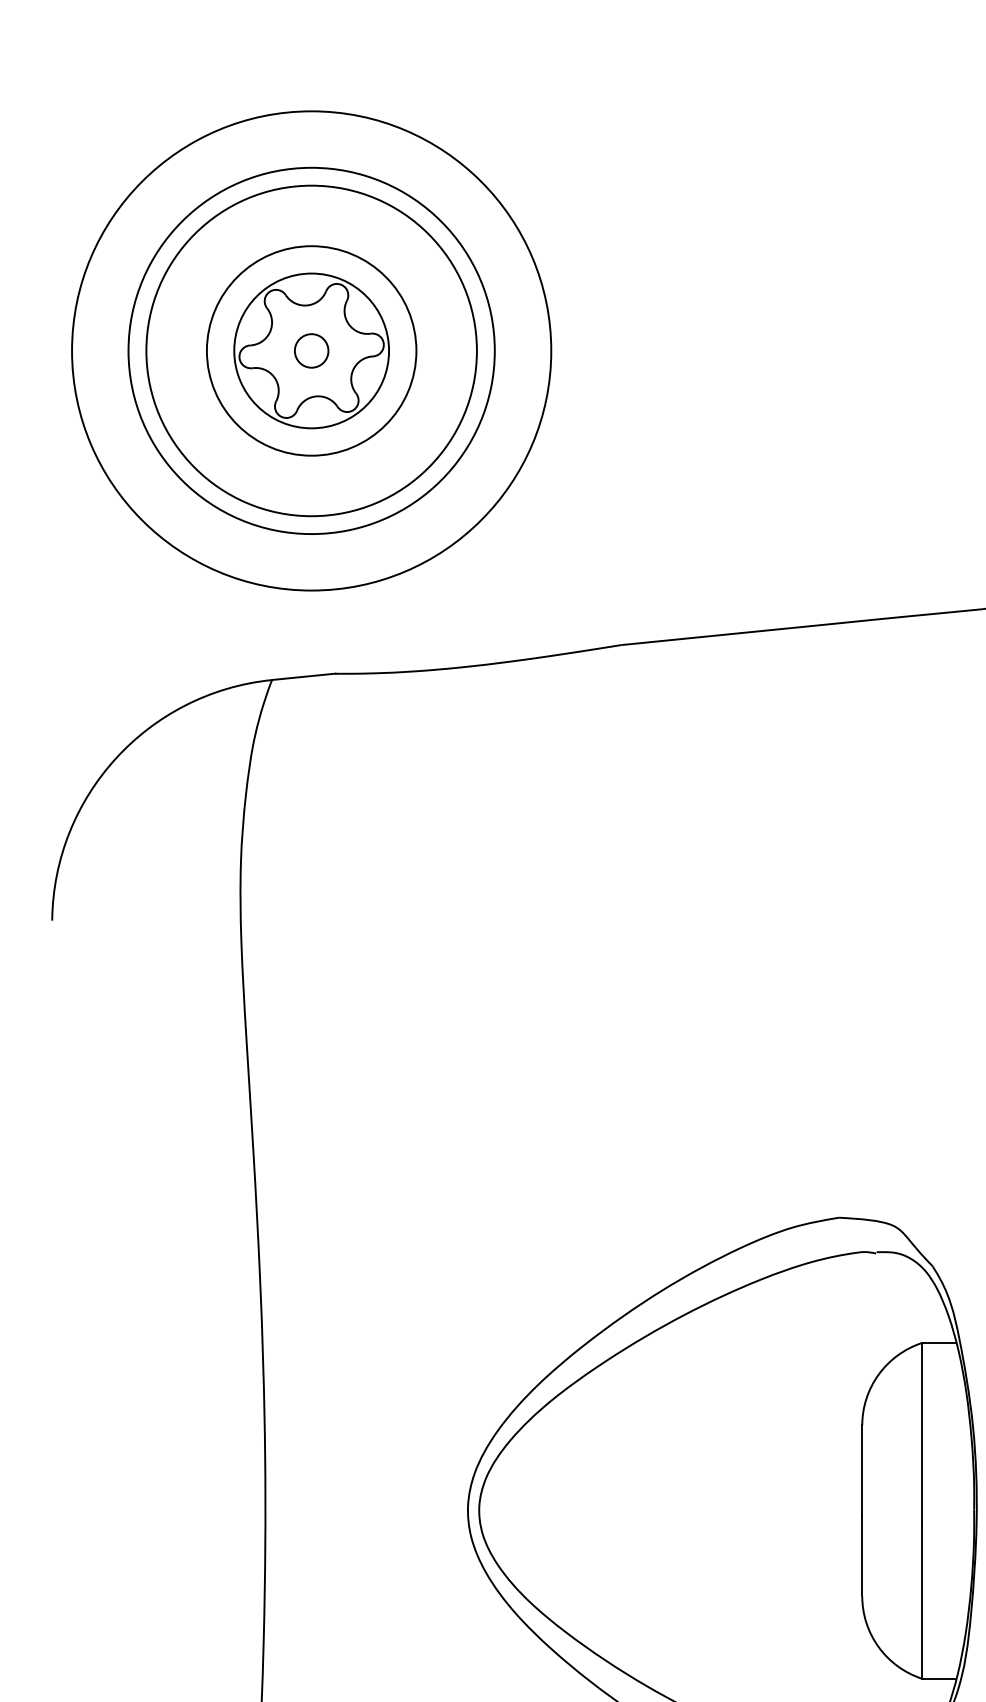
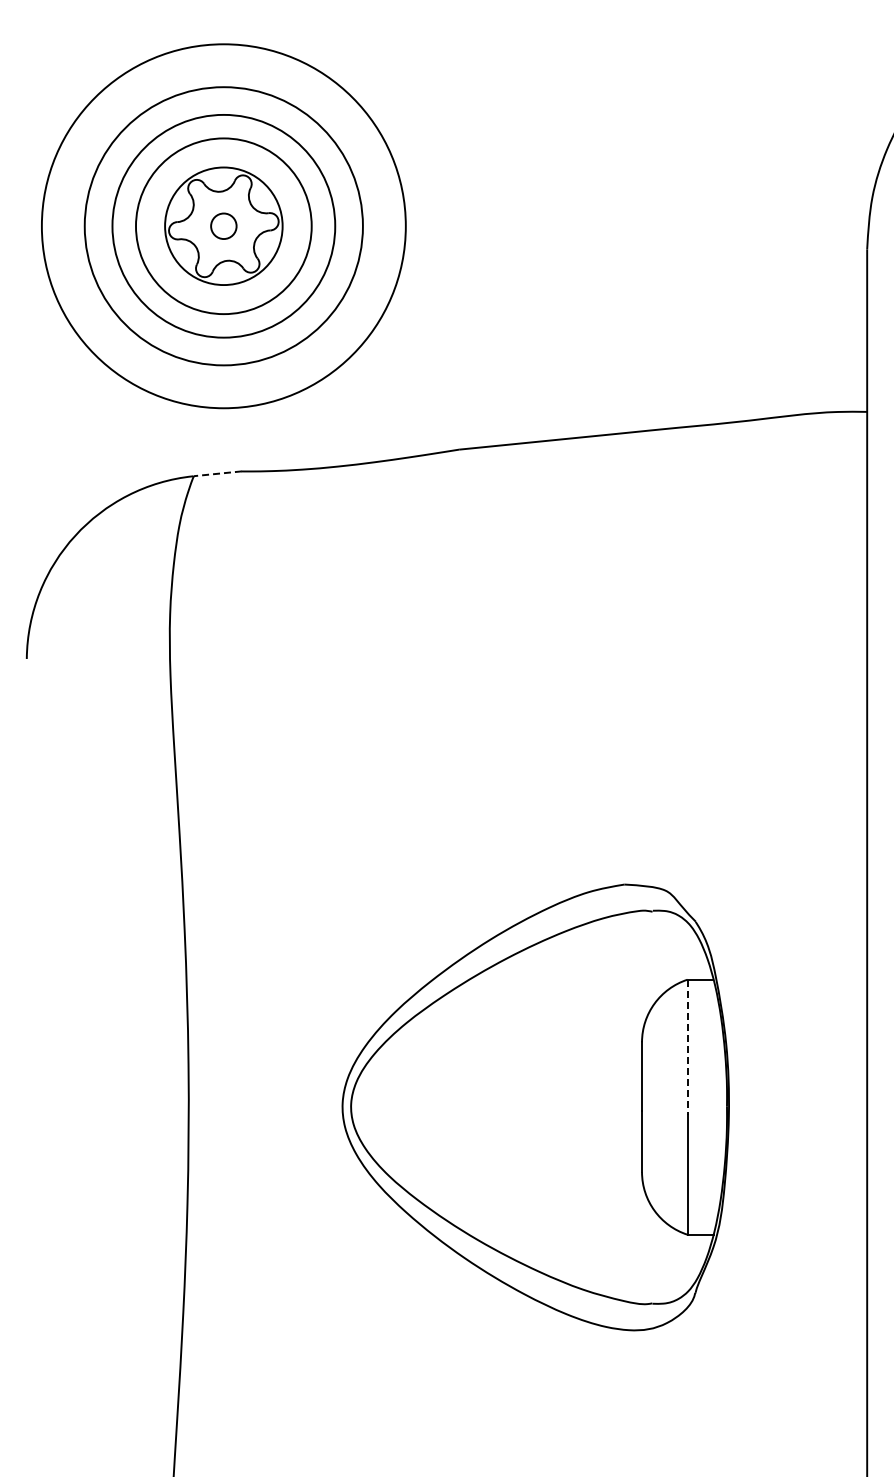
circle: (311, 349) -> (223, 225), size x0.7
circle: (311, 349) -> (223, 225), size x1.4
line: (303, 676) -> (217, 473), solid -> dashed
line: (922, 1432) -> (687, 1047), solid -> dashed

